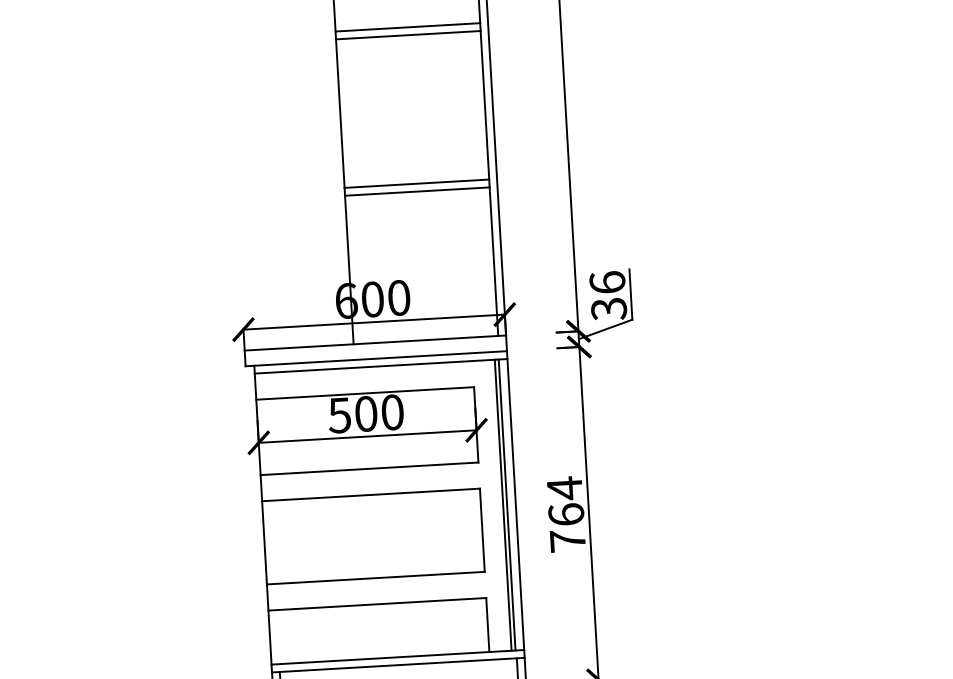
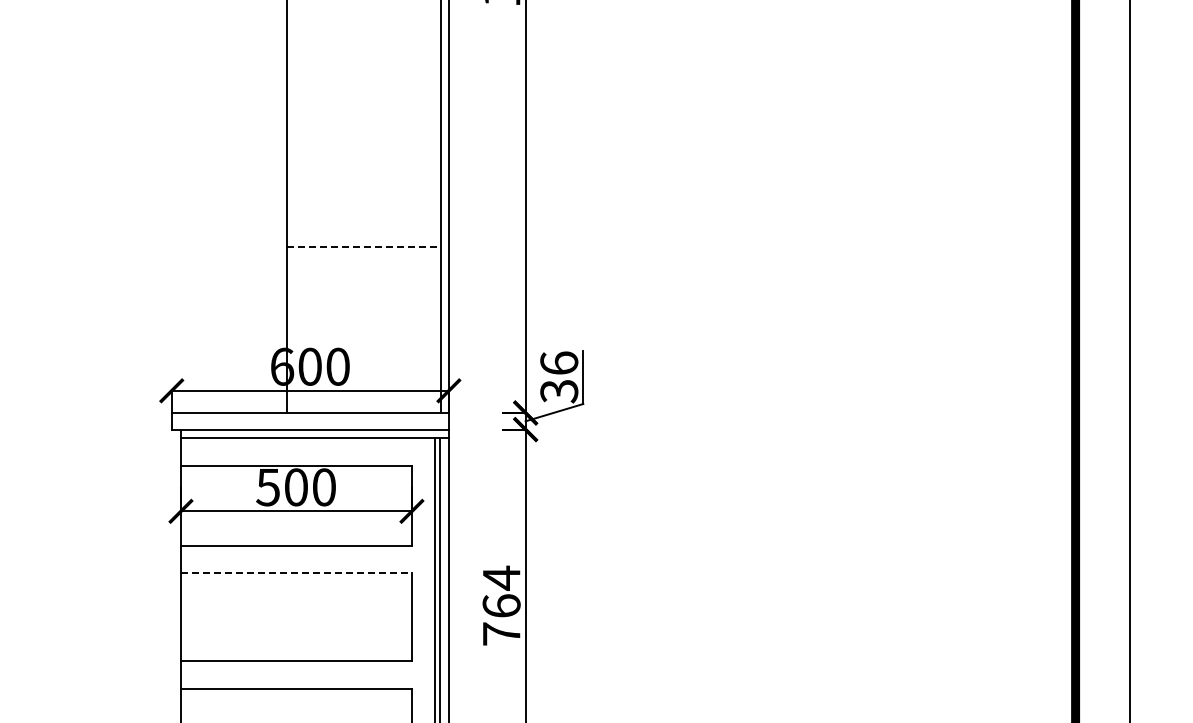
line: (407, 27) -> (363, 81), removed
line: (407, 35) -> (363, 89), removed
line: (416, 184) -> (363, 247), solid -> dashed
line: (416, 191) -> (363, 255), removed
line: (371, 495) -> (296, 573), solid -> dashed

